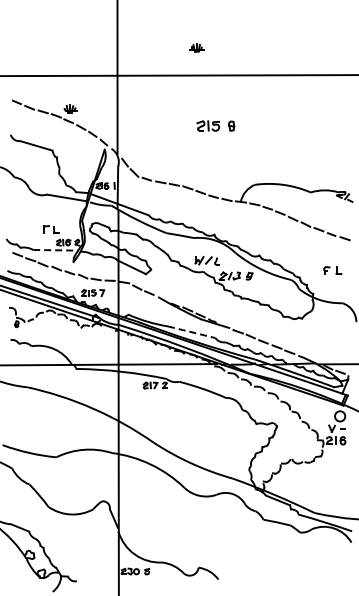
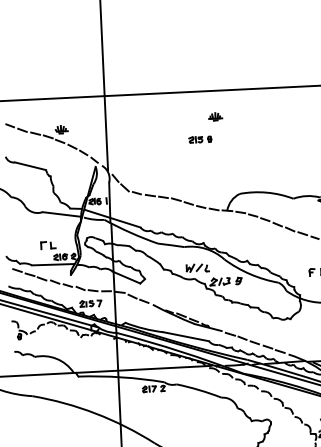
part: (196, 47) -> (215, 116), moved
part: (215, 125) -> (199, 139), size x0.62
line: (55, 250) -> (53, 264), dashed -> solid
line: (192, 332) -> (186, 336), dashed -> solid

